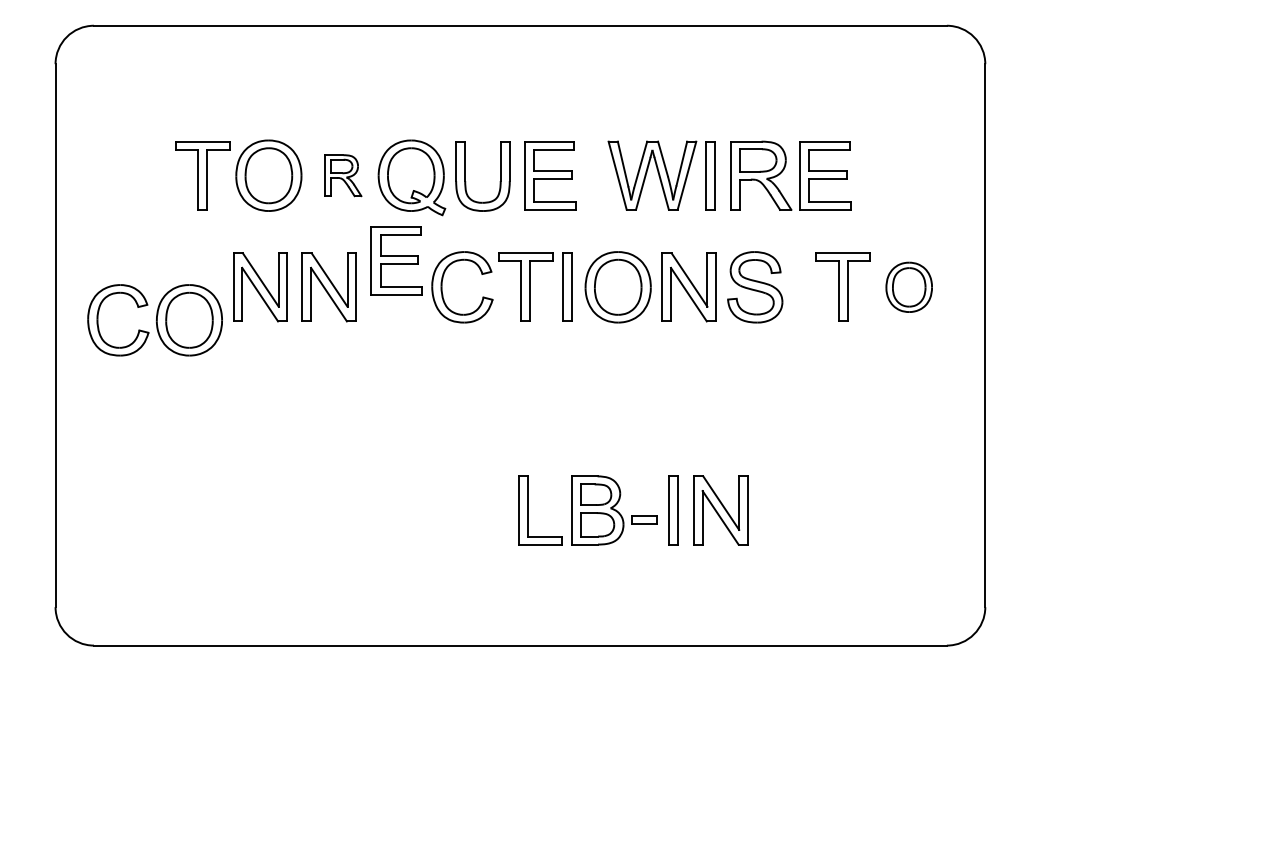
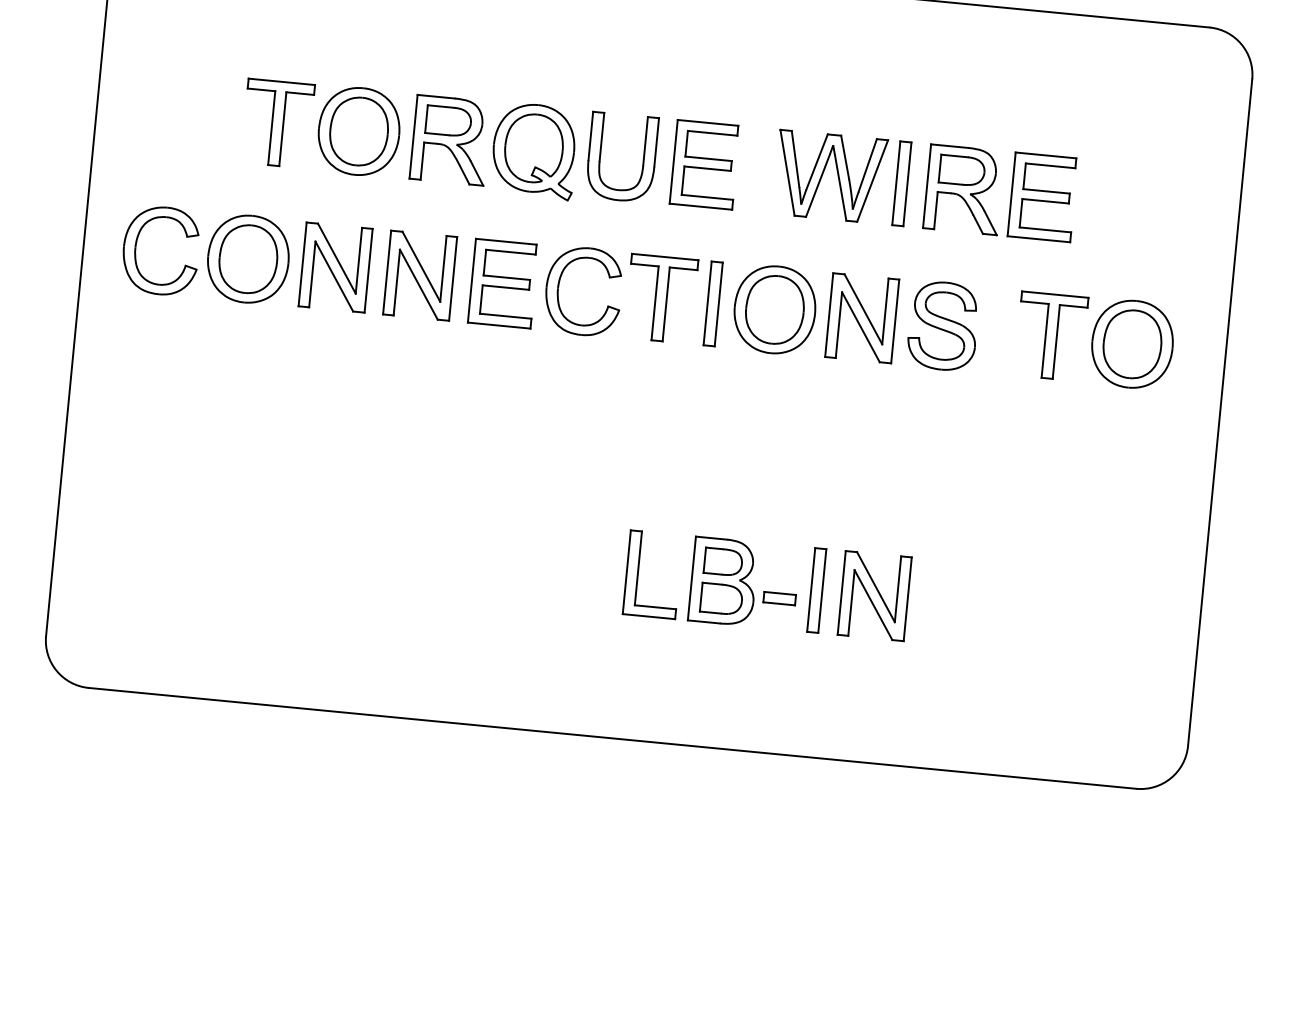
part: (343, 175) -> (450, 140), size x1.67
part: (396, 260) -> (502, 282), moved
part: (908, 287) -> (1131, 344), size x1.43
part: (154, 320) -> (205, 255), moved

